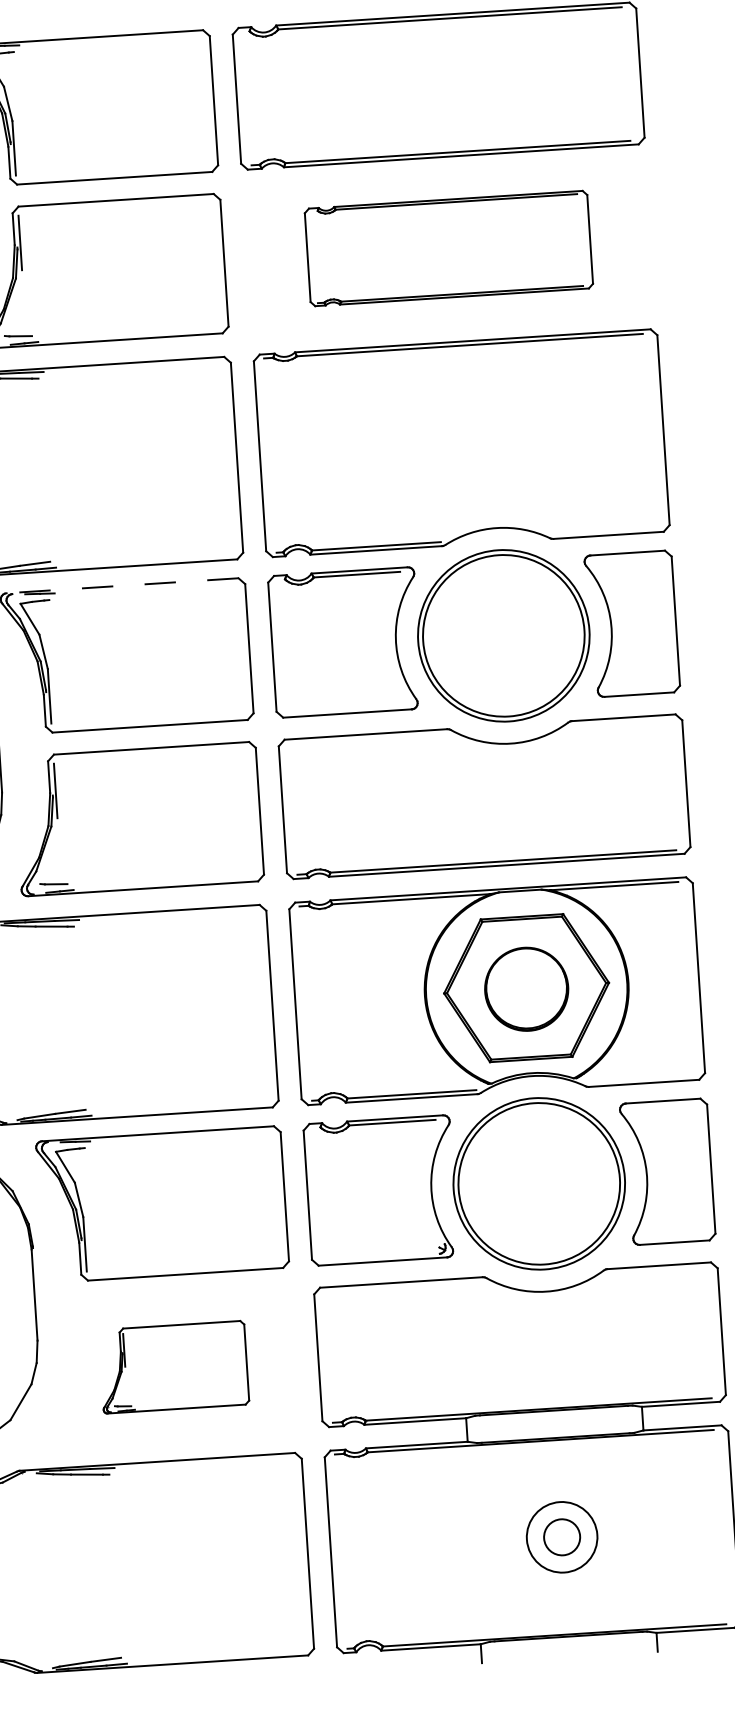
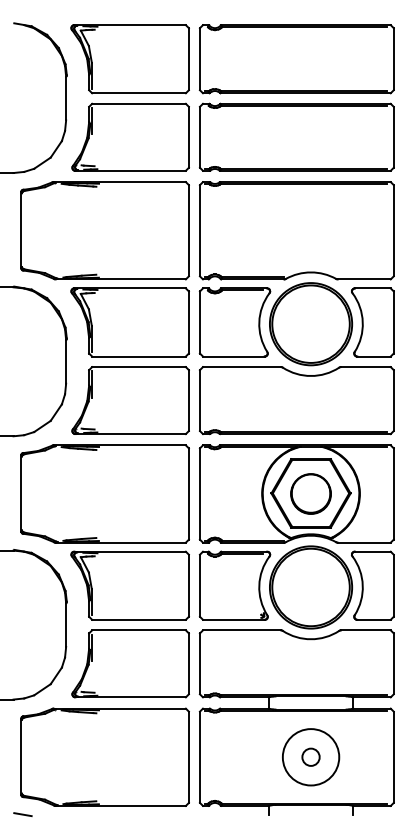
part: (448, 247) -> (296, 136), size x1.43
line: (123, 585) -> (130, 288), dashed -> solid
part: (173, 1366) -> (130, 663), size x1.67
circle: (561, 1537) -> (310, 757), size x1.67

